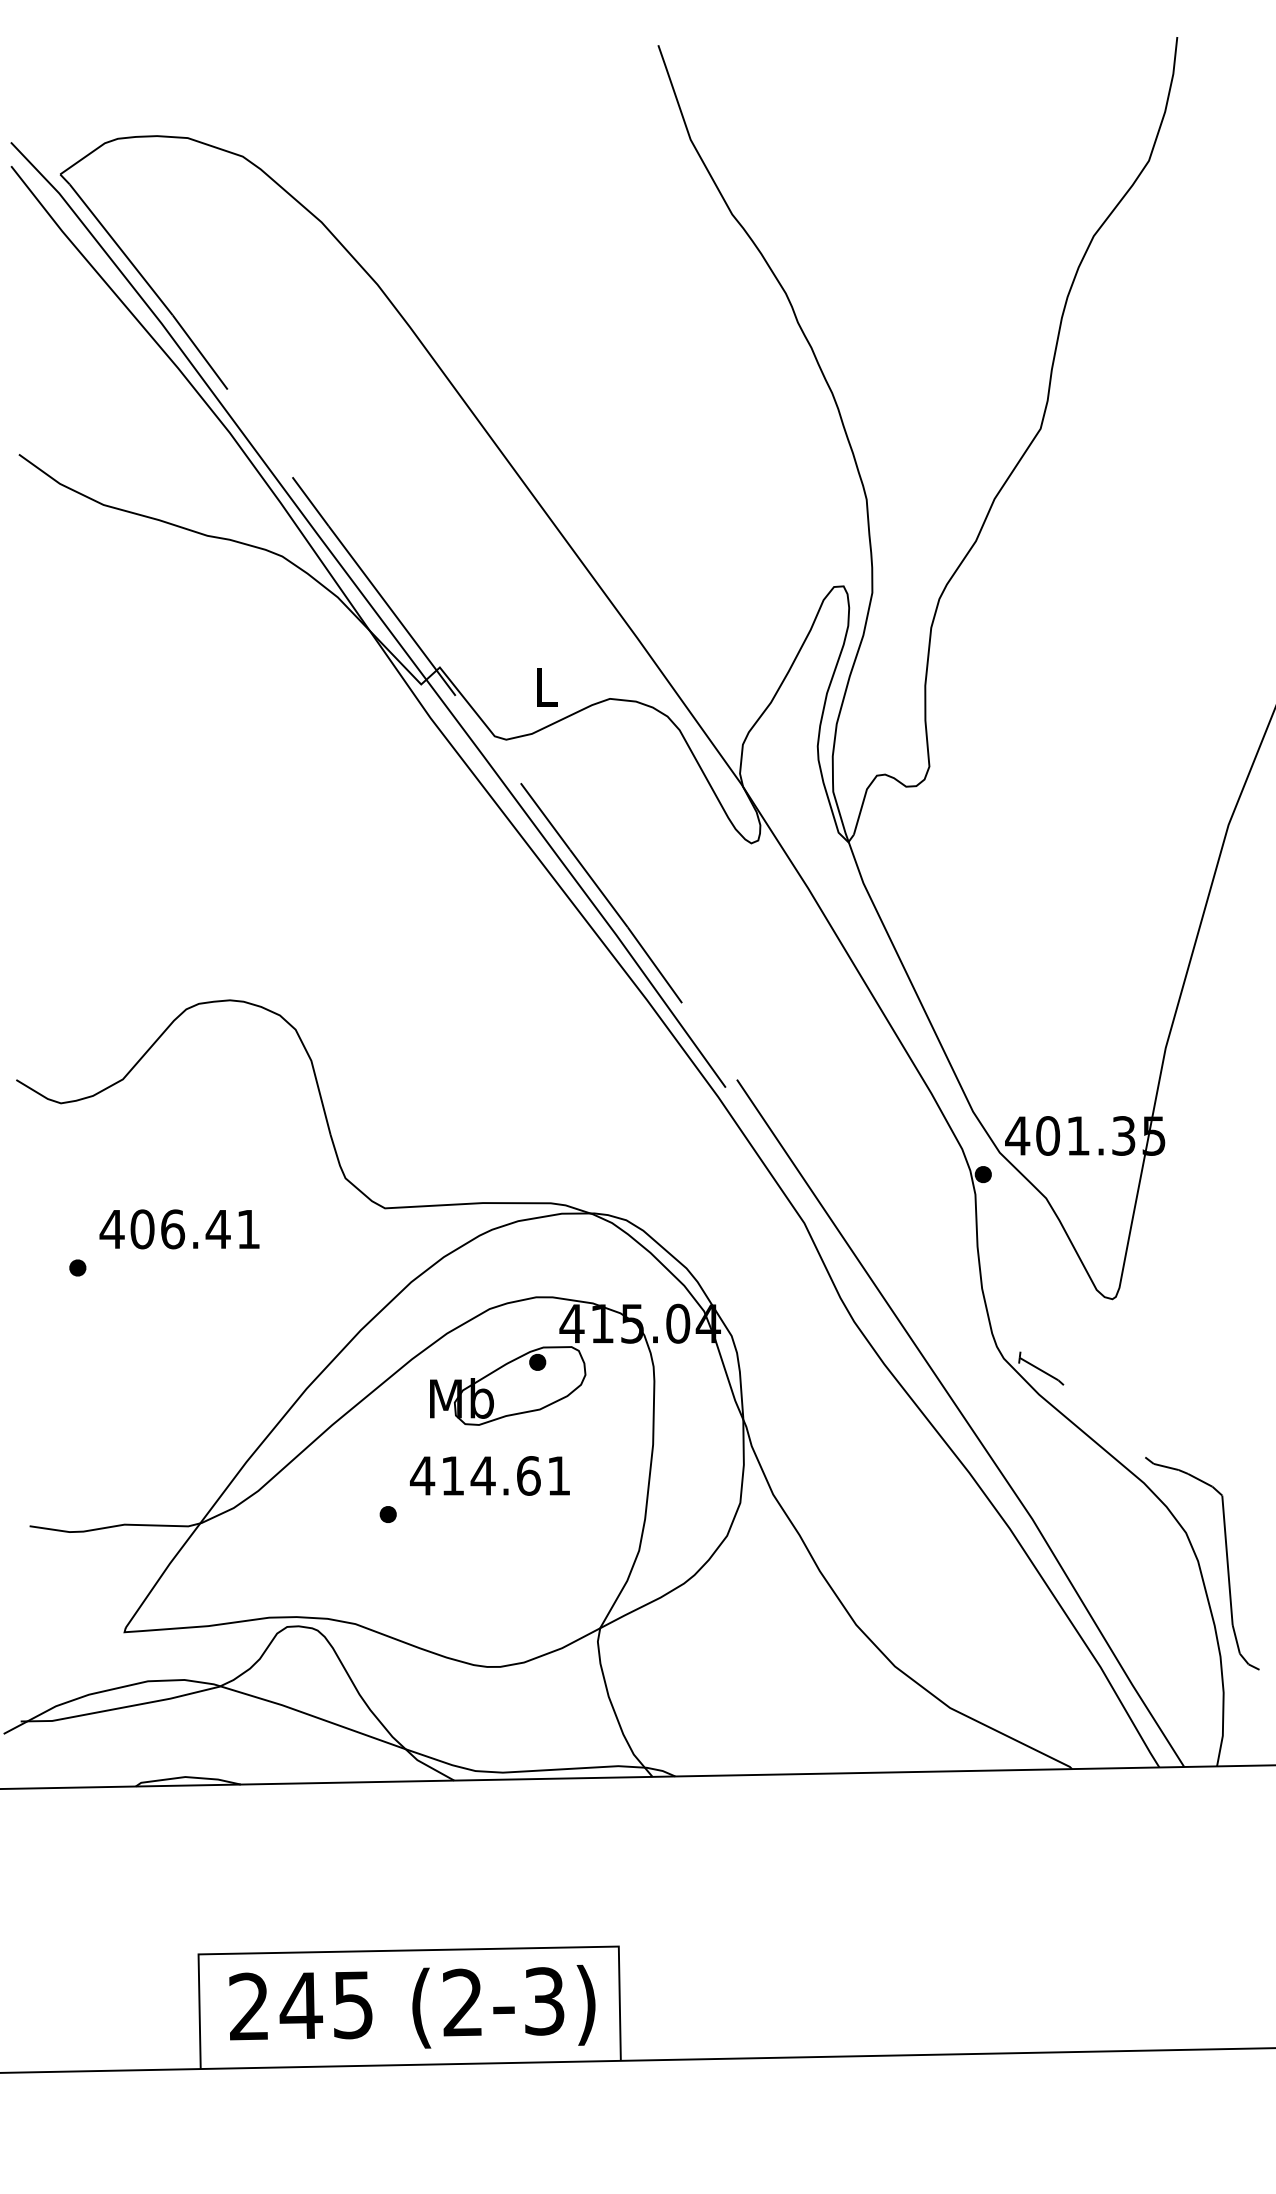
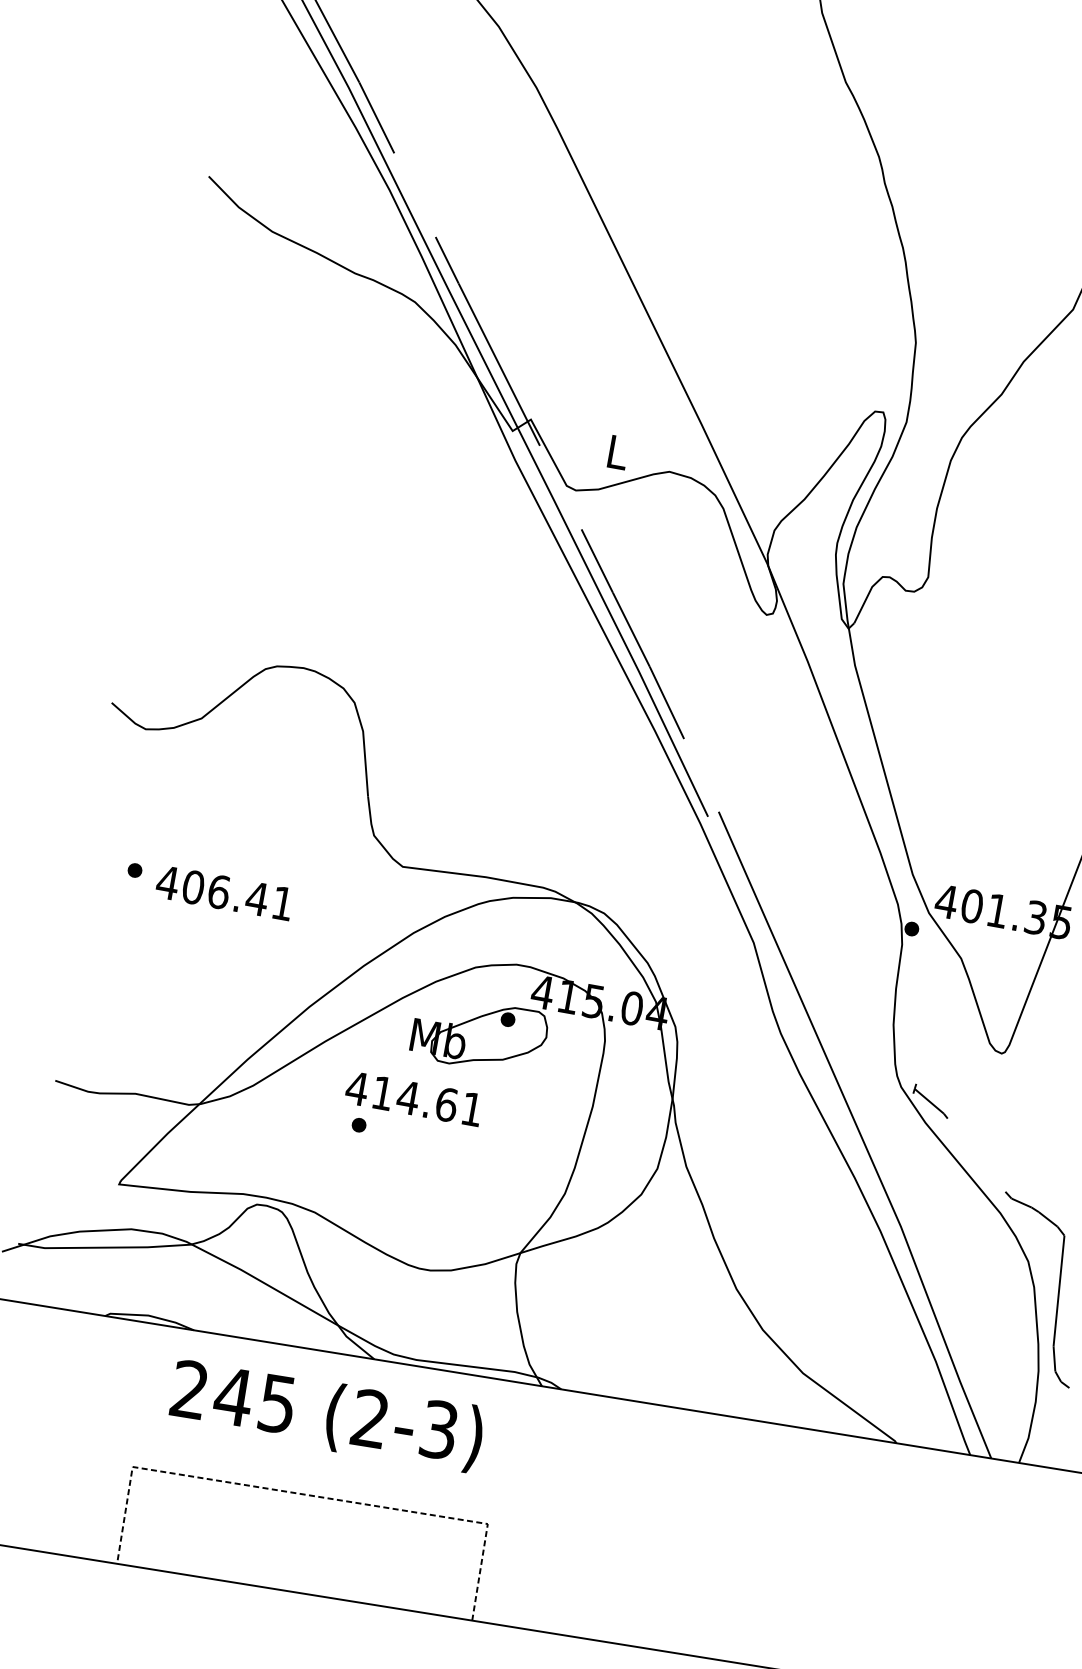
text: (179, 1229) -> (224, 893), moved
text: (489, 1475) -> (413, 1098), moved
line: (408, 1950) -> (310, 1495), solid -> dashed
text: (412, 2006) -> (327, 1414), moved

